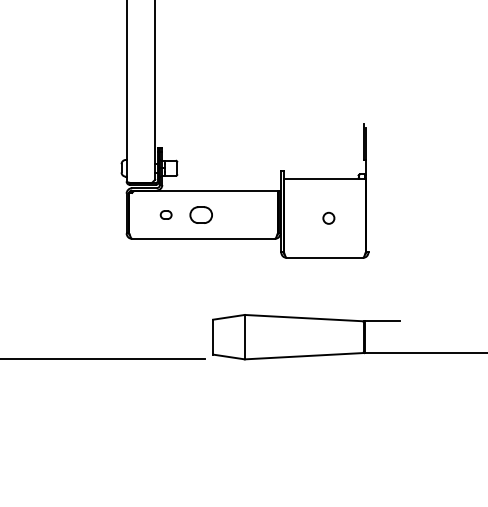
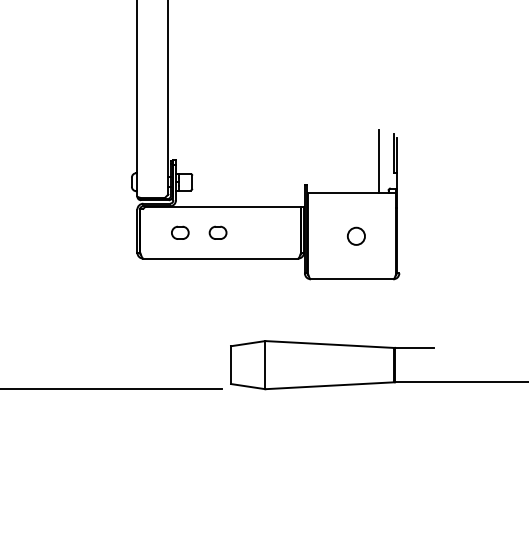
line: (349, 149) -> (378, 161), added
part: (165, 214) -> (179, 232), size x1.43
part: (200, 214) -> (217, 232), size x0.71
circle: (328, 218) -> (356, 236), size x1.43

